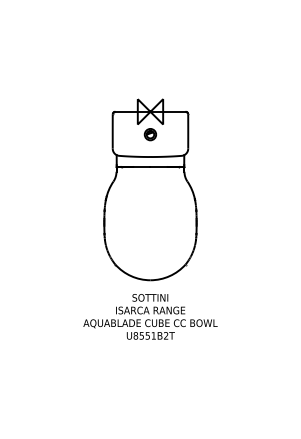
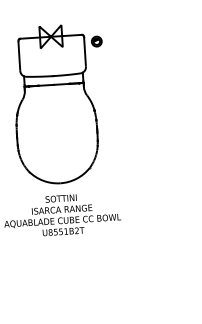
part: (150, 134) -> (96, 41), moved

